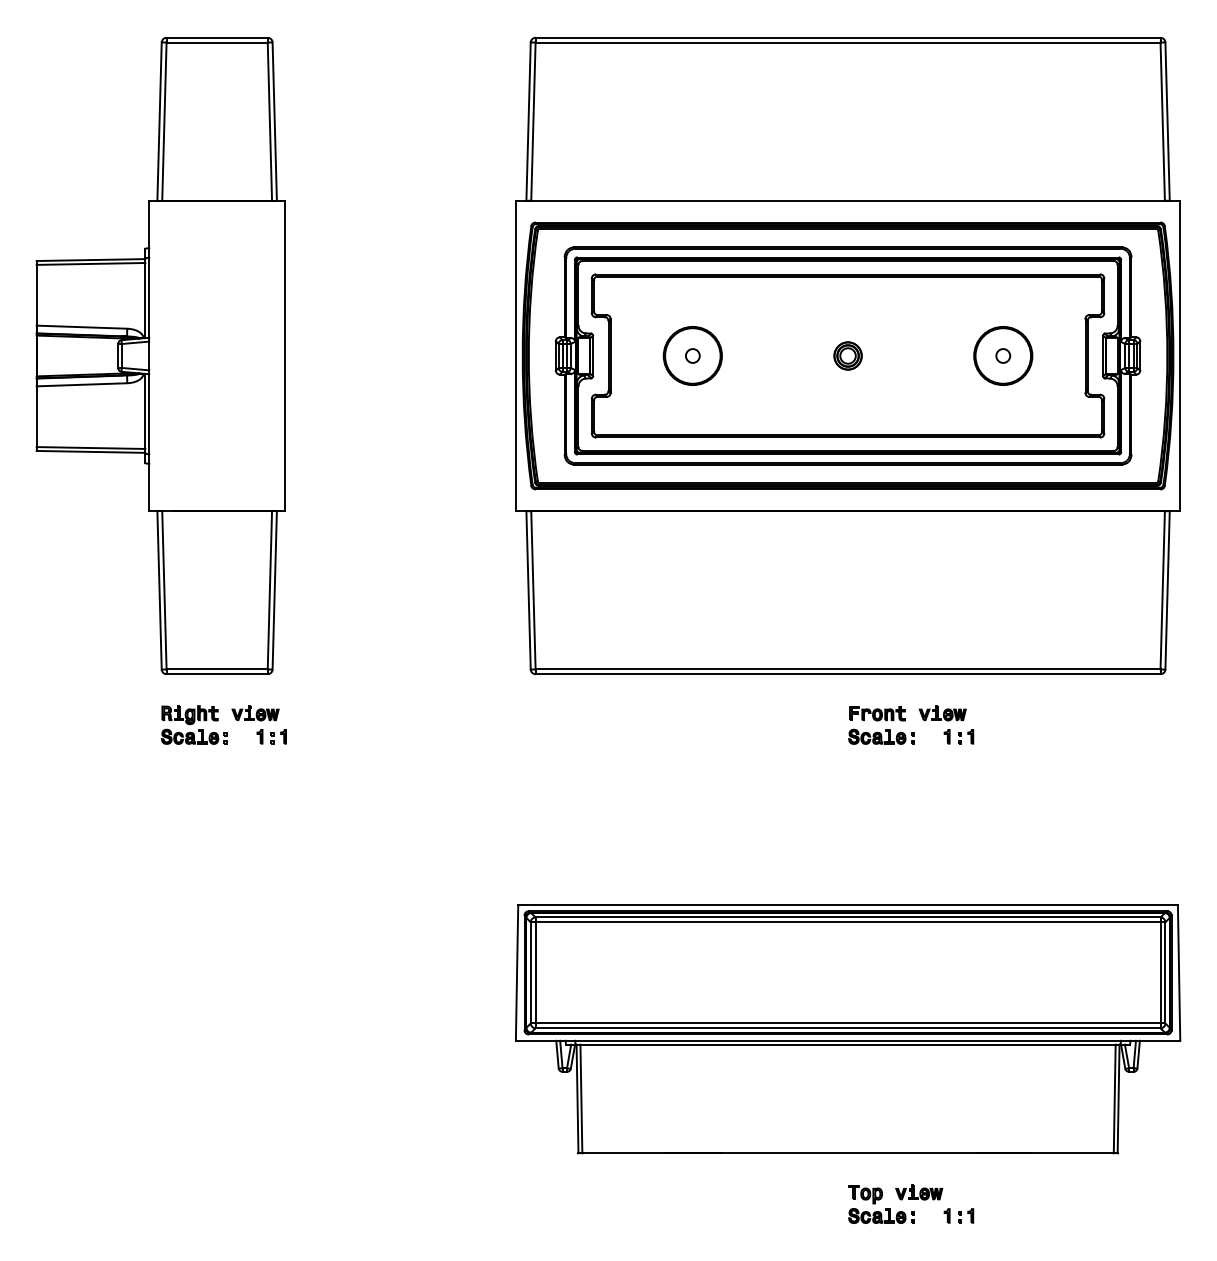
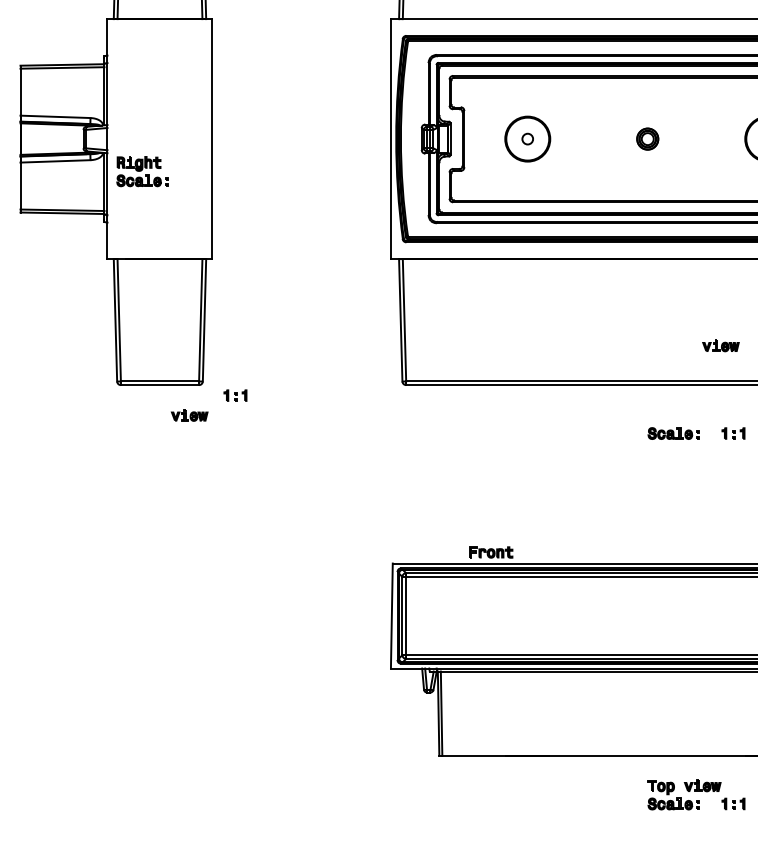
part: (877, 713) -> (491, 552), moved
part: (942, 713) -> (720, 345), moved
part: (193, 724) -> (141, 171), moved
part: (271, 736) -> (235, 395), moved

